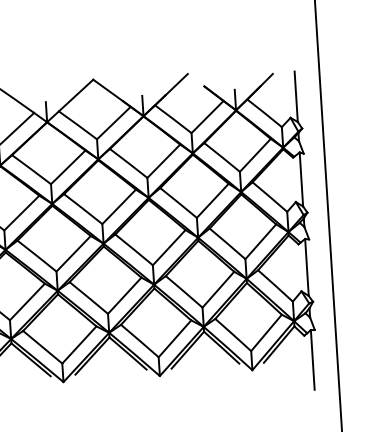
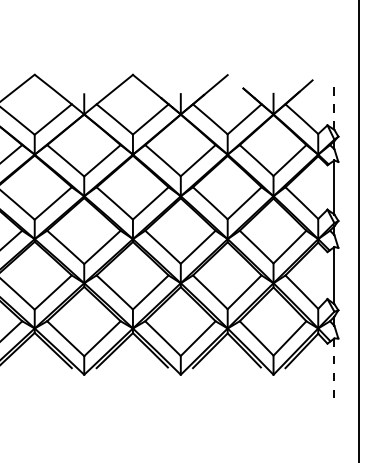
line: (296, 96) -> (334, 104), solid -> dashed
line: (312, 360) -> (334, 368), solid -> dashed

